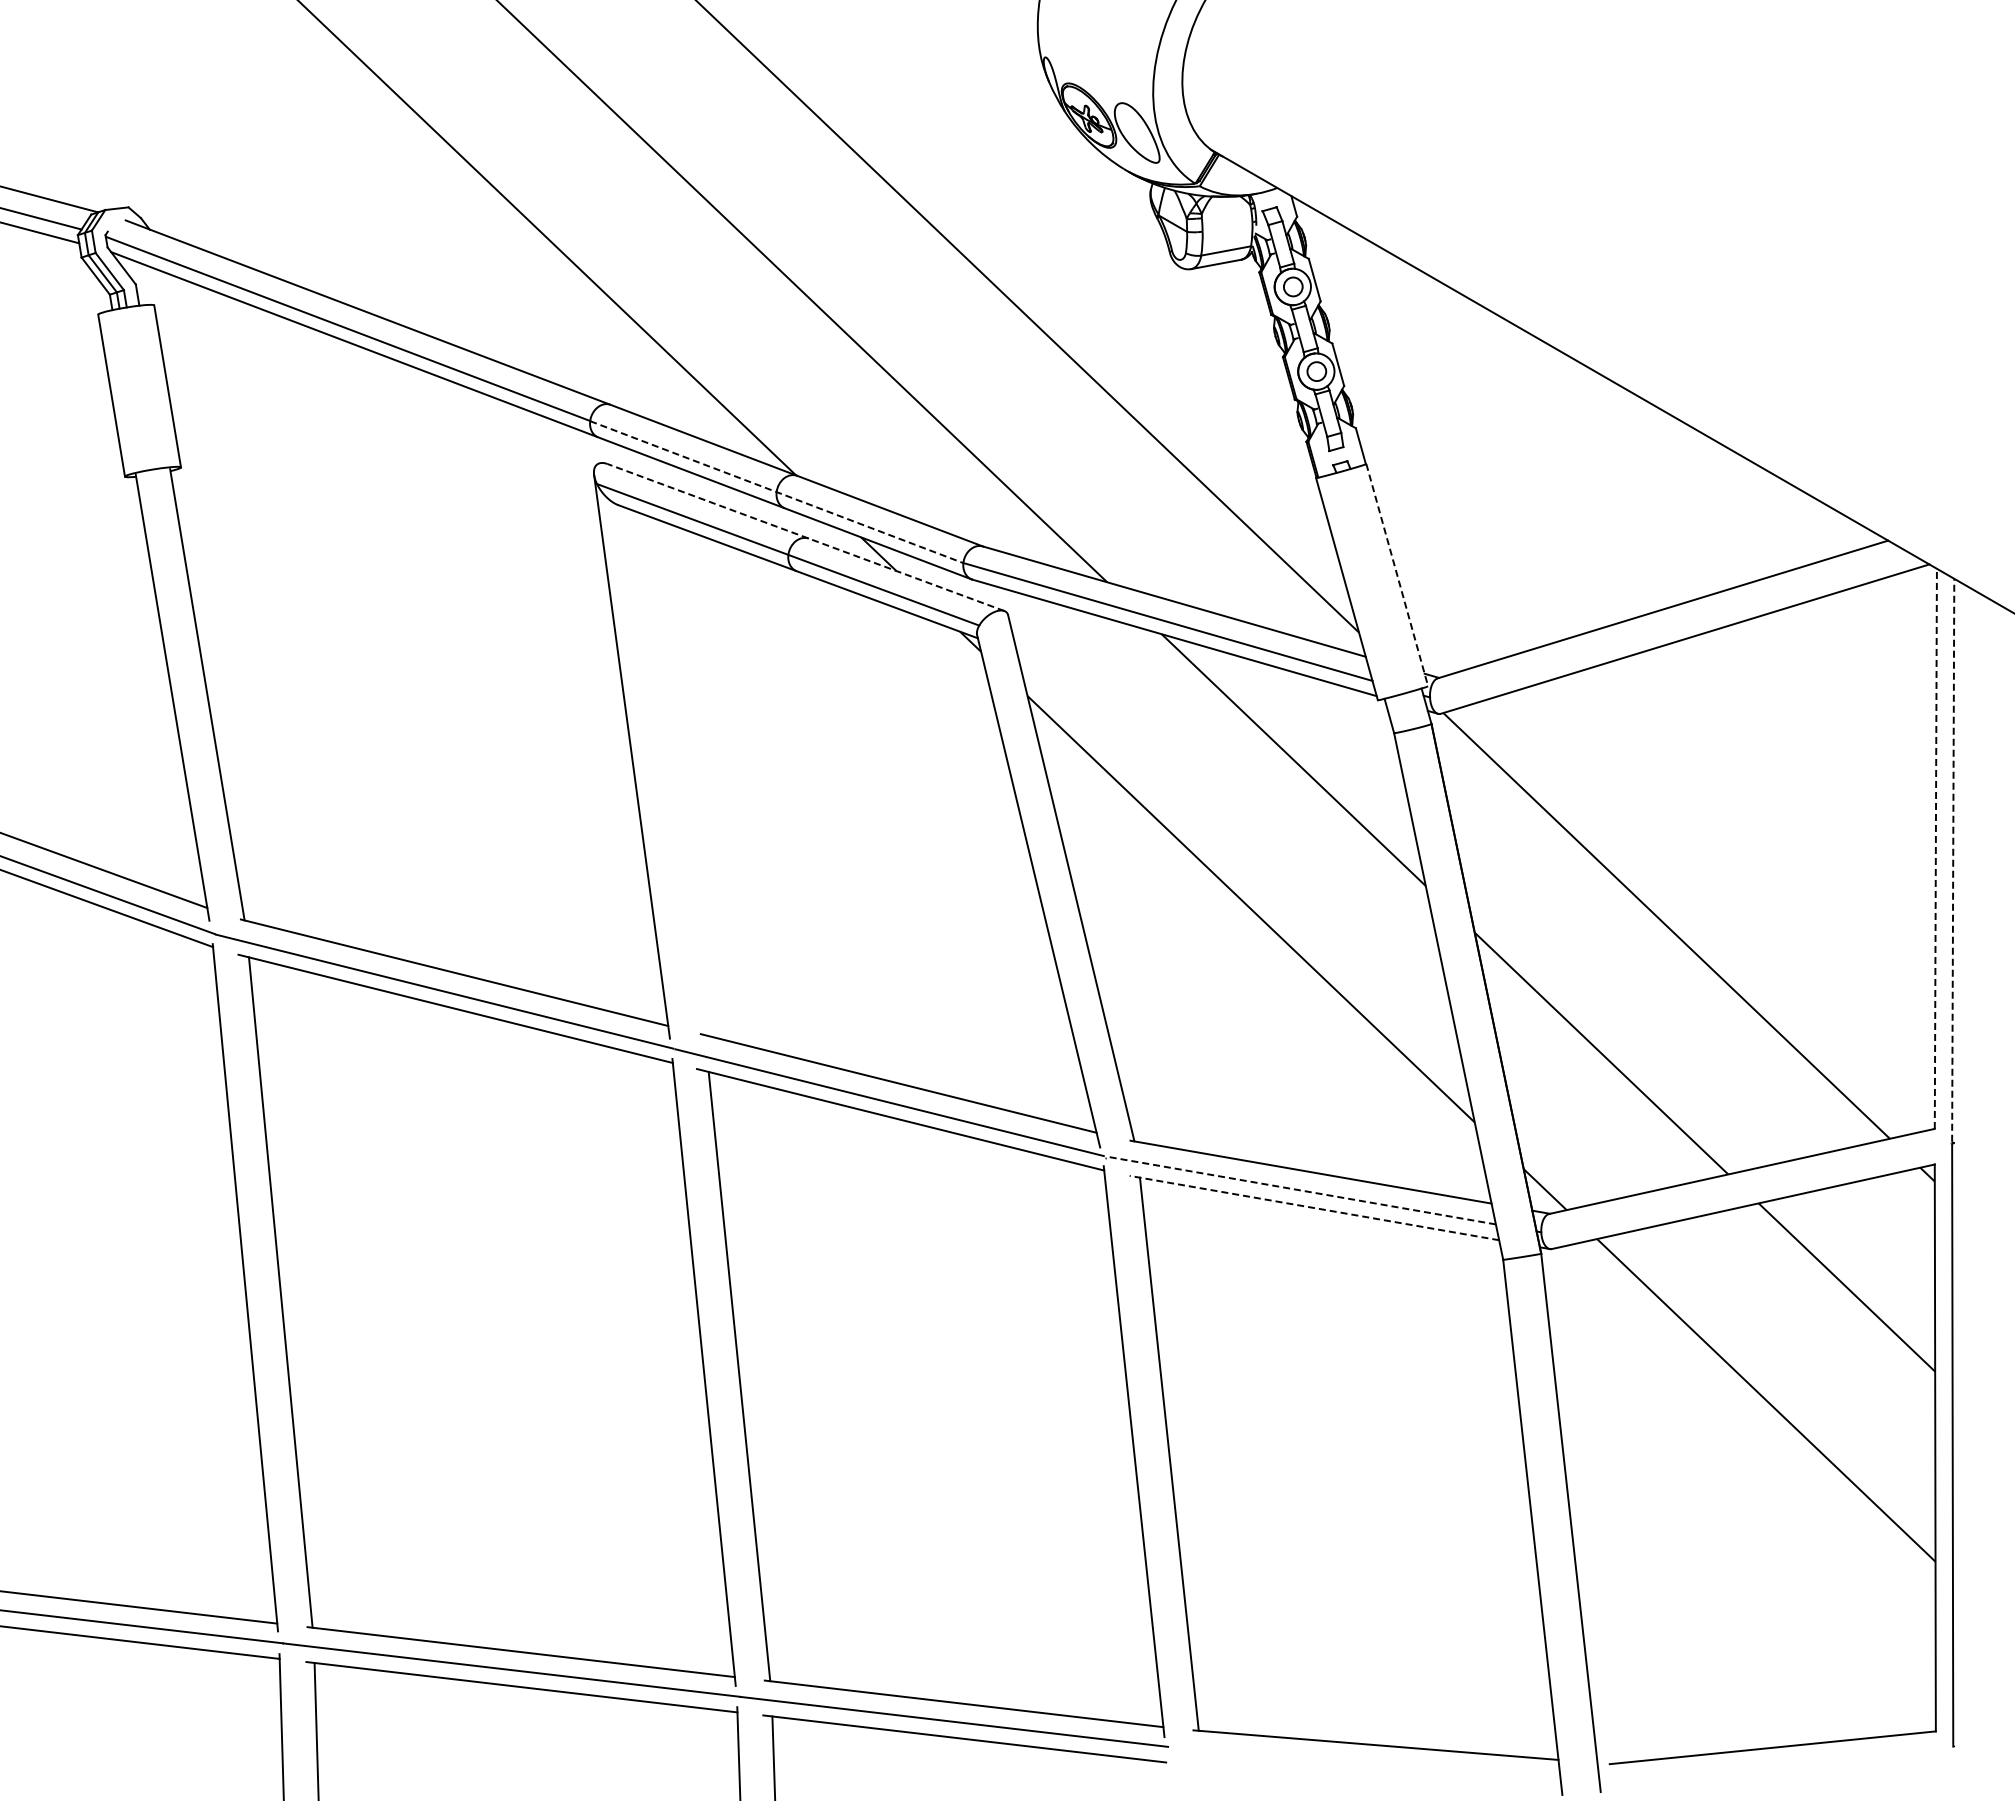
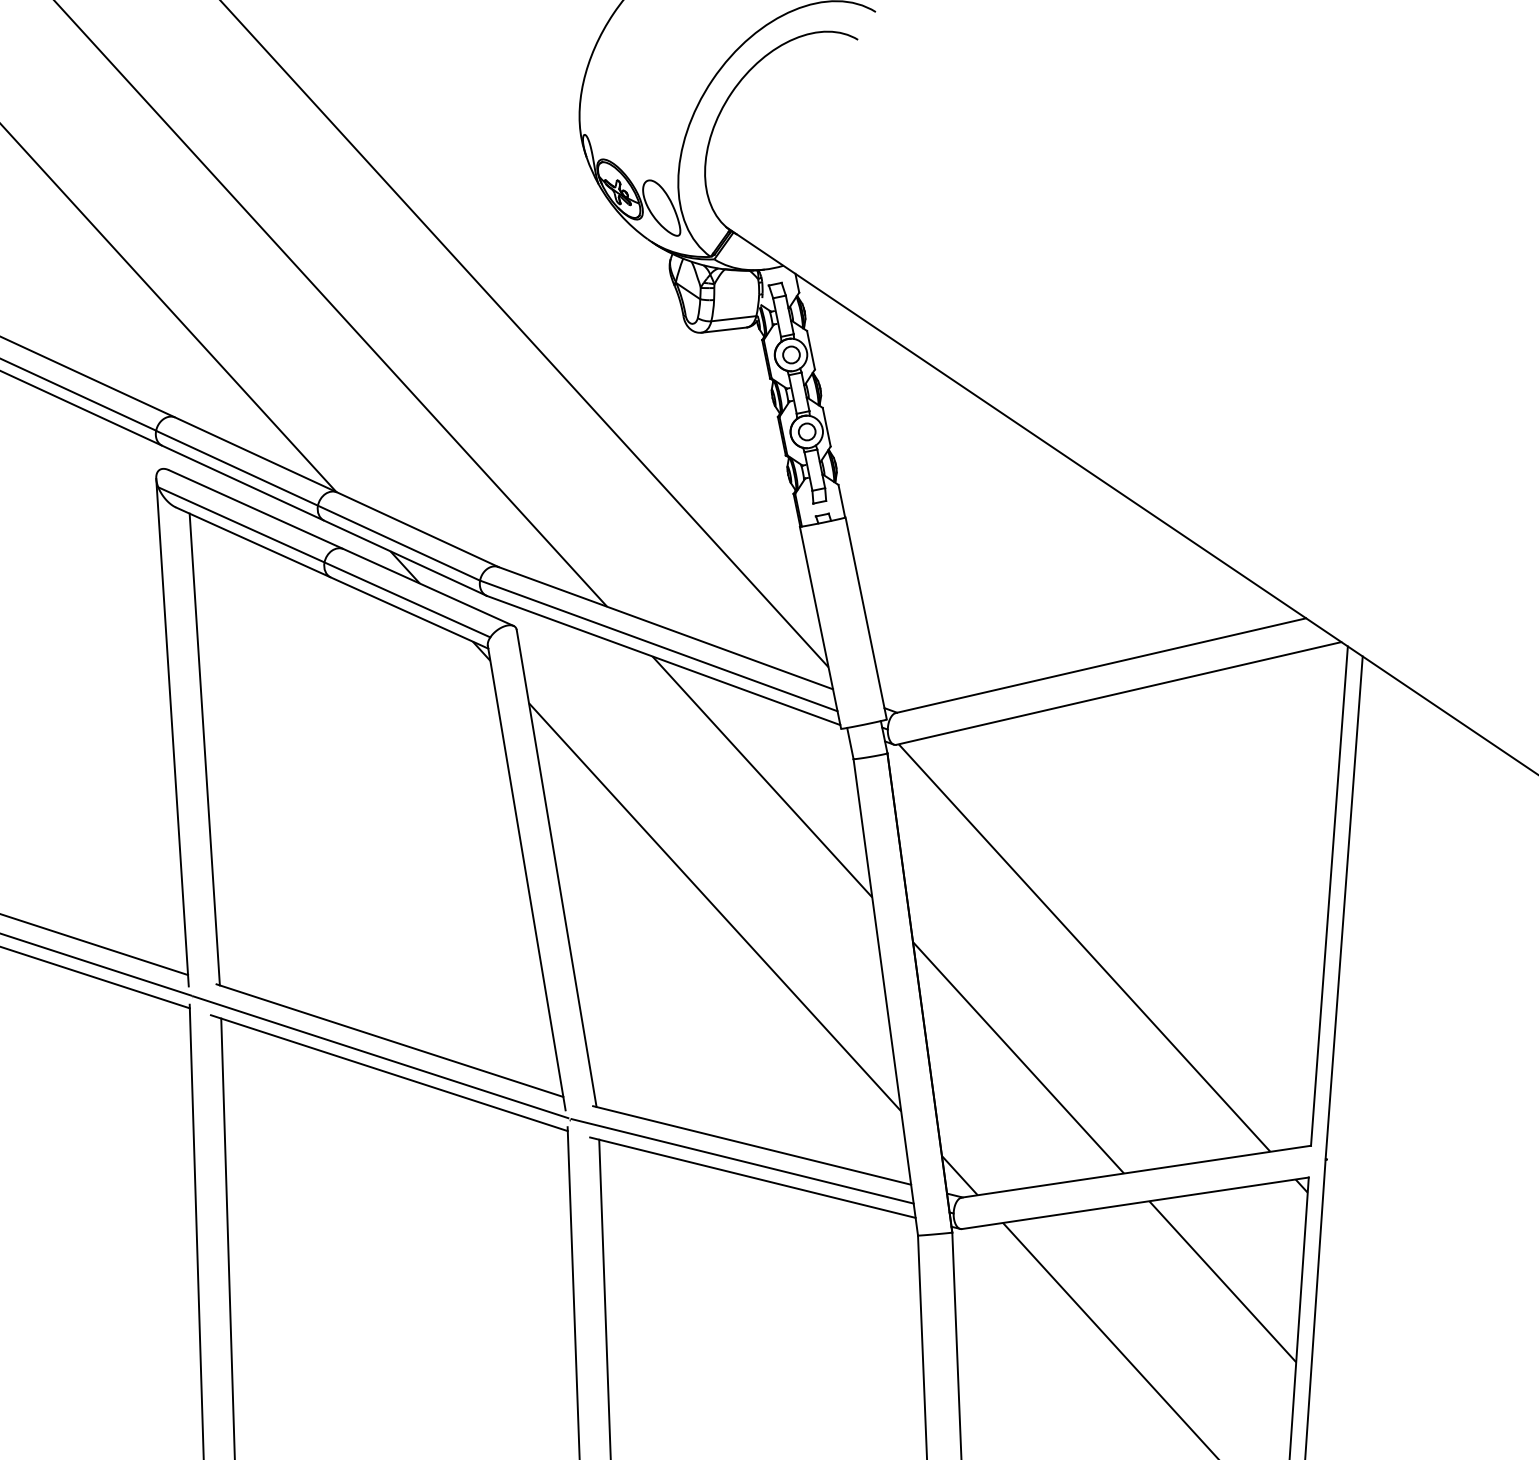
line: (776, 492) -> (317, 506), dashed -> solid
line: (806, 537) -> (341, 548), dashed -> solid
line: (1397, 575) -> (866, 618), dashed -> solid
line: (669, 772) -> (204, 749), added
line: (1935, 848) -> (1329, 895), dashed -> solid
line: (1953, 859) -> (1344, 906), dashed -> solid
line: (1301, 1190) -> (742, 1161), dashed -> solid
line: (1314, 1208) -> (752, 1178), dashed -> solid

